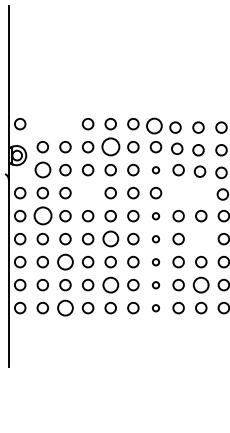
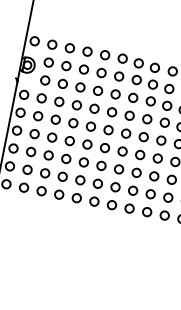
circle: (42, 124) -> (52, 44), added
circle: (65, 124) -> (69, 48), added
circle: (154, 125) -> (138, 62), size x0.71
circle: (110, 147) -> (101, 73), size x0.62
circle: (42, 170) -> (44, 80), size x0.71
circle: (155, 170) -> (132, 98), size x1.67
circle: (88, 193) -> (77, 105), added
circle: (178, 193) -> (147, 119), added
circle: (201, 193) -> (164, 123), added
circle: (42, 216) -> (37, 116), size x0.62
circle: (155, 216) -> (125, 133), size x1.67
circle: (201, 238) -> (158, 158), added
circle: (110, 239) -> (87, 144), size x0.71
circle: (155, 239) -> (122, 151), size x1.67
circle: (65, 261) -> (48, 155), size x0.71
circle: (155, 262) -> (118, 169), size x1.67
circle: (110, 284) -> (80, 179), size x0.71
circle: (201, 284) -> (150, 193), size x0.71
circle: (155, 285) -> (115, 187), size x1.67
circle: (65, 307) -> (41, 190), size x0.71
circle: (155, 308) -> (111, 205), size x1.67

